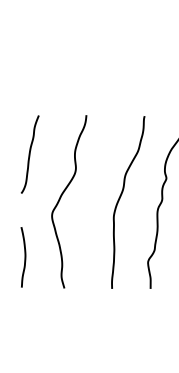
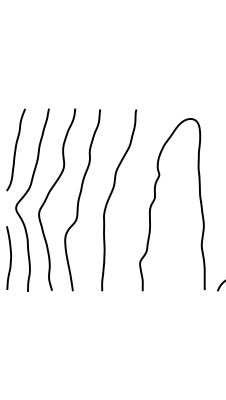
curve: (41, 195) -> (27, 193), added
curve: (90, 202) -> (79, 200), added

